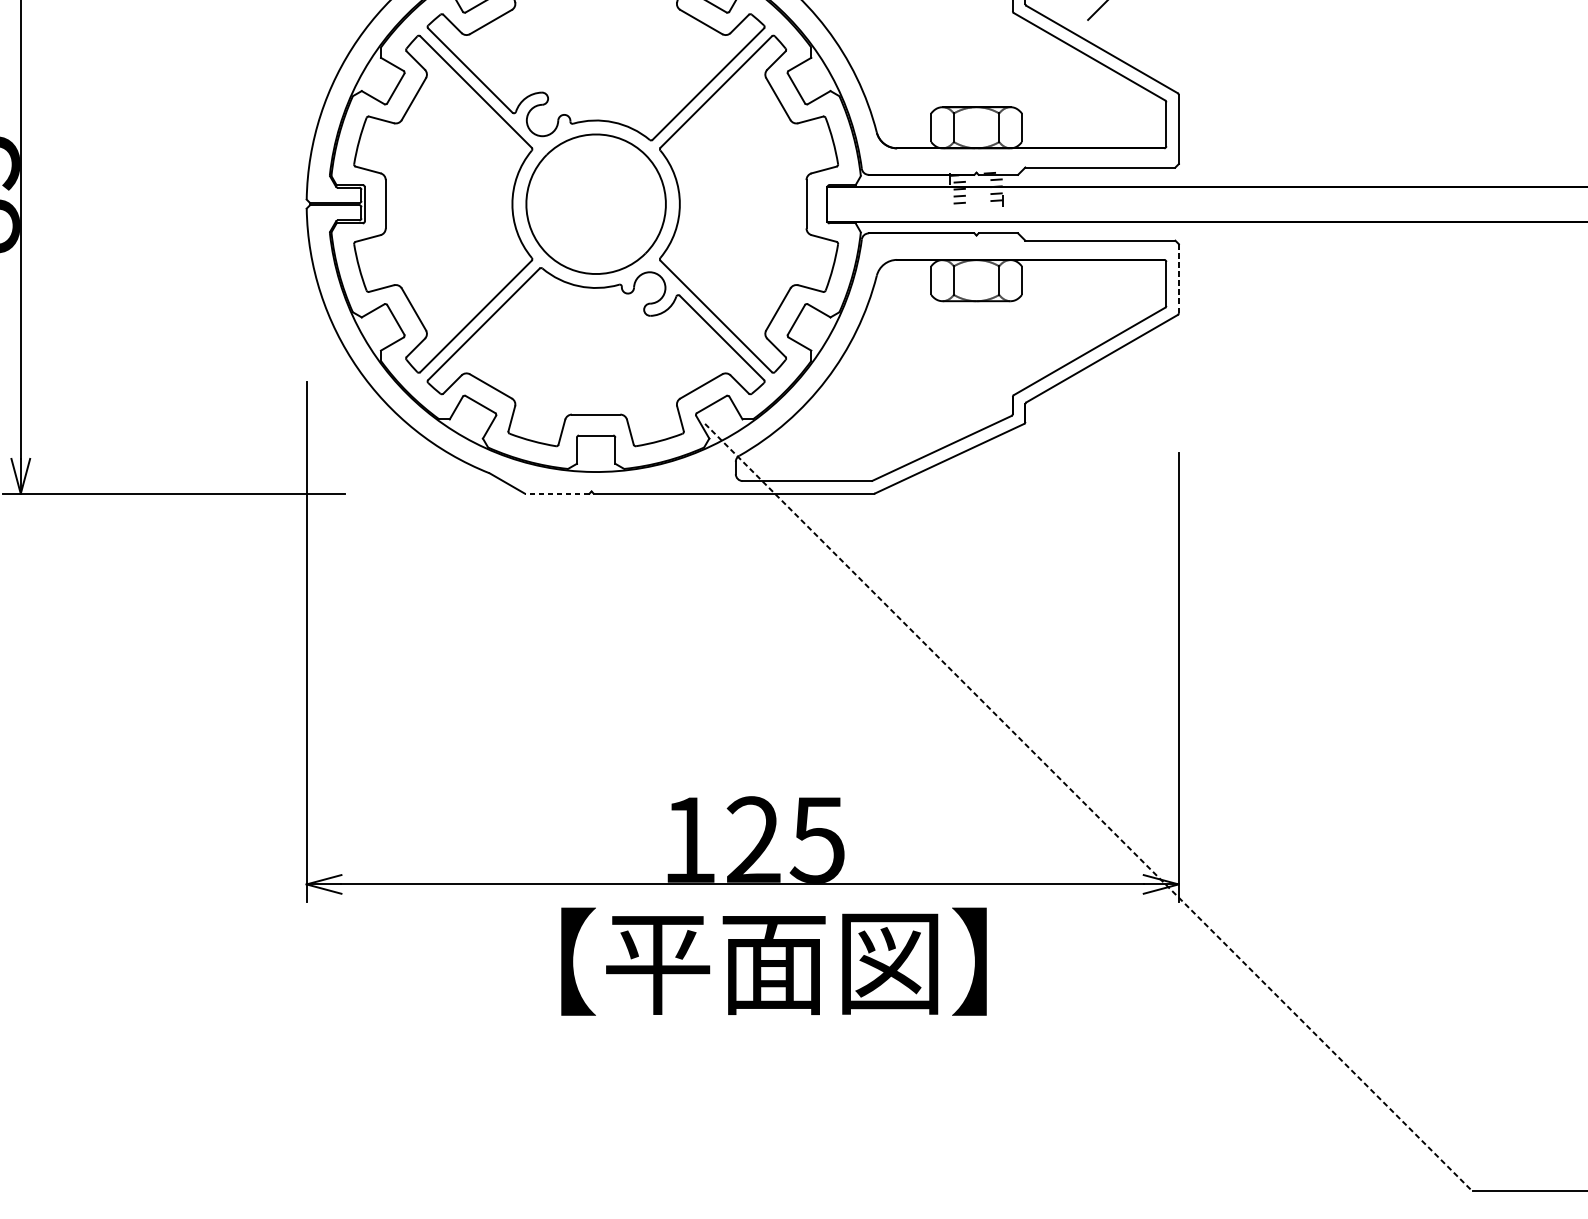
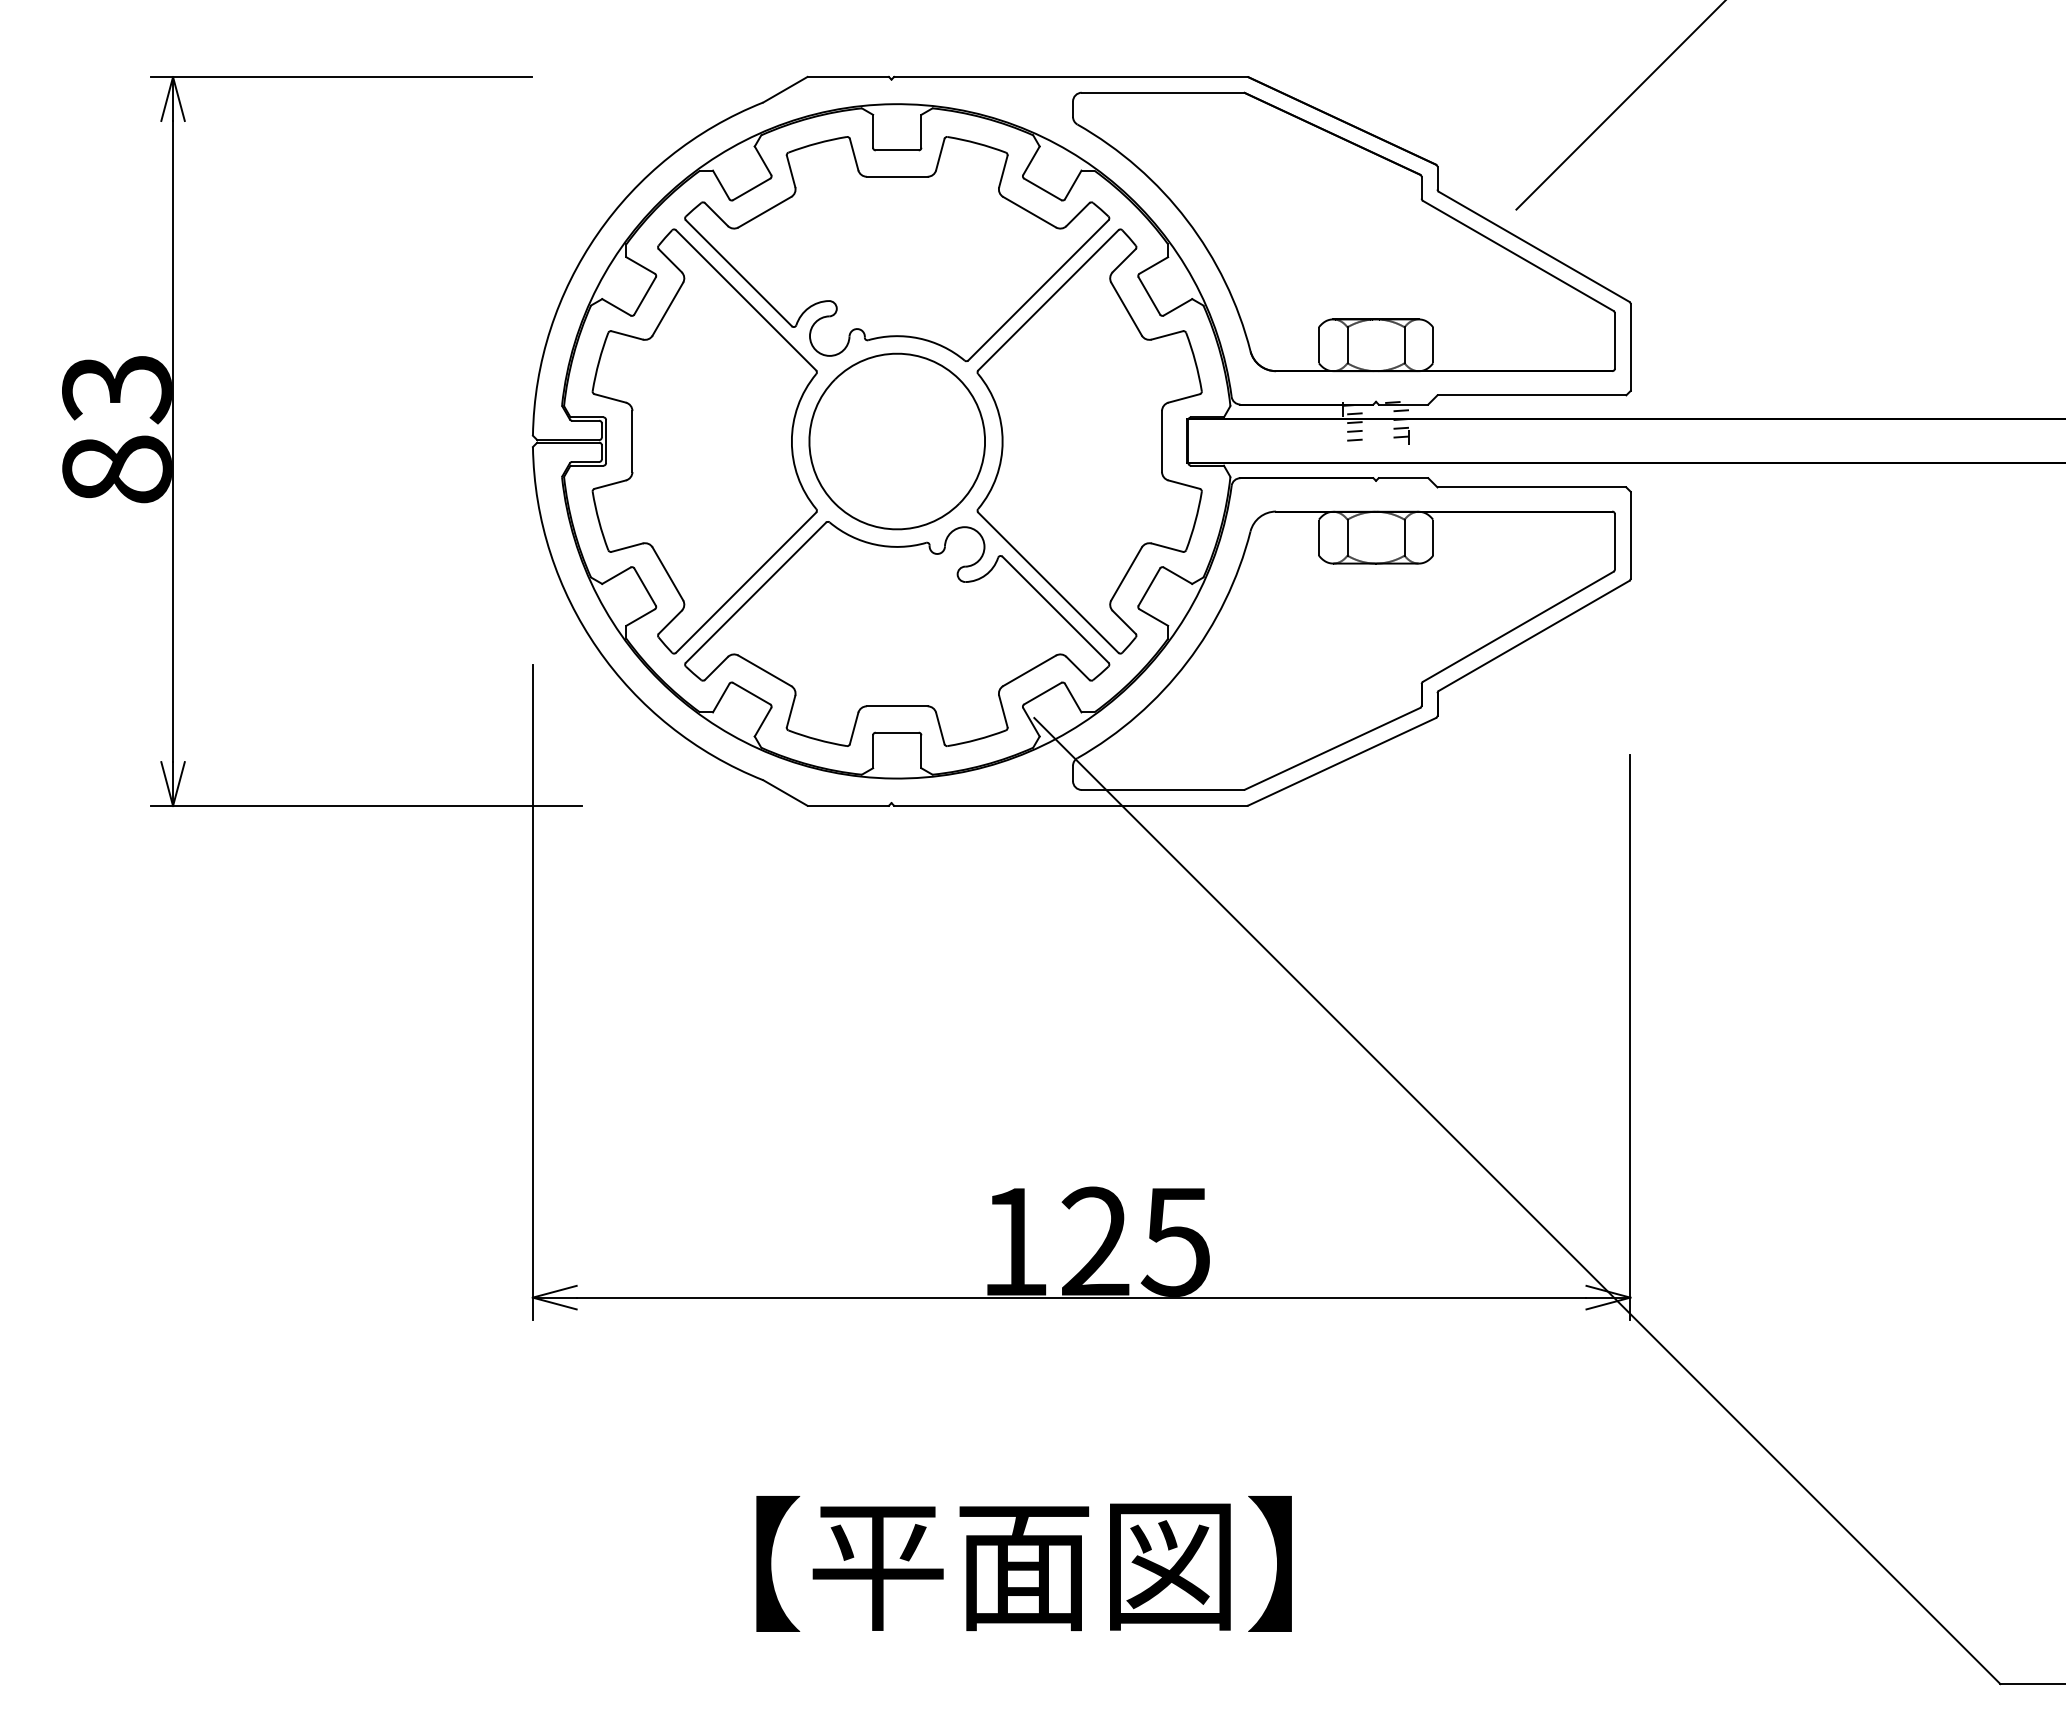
line: (1178, 278) -> (1630, 535), dashed -> solid
line: (557, 493) -> (848, 805), dashed -> solid
line: (1088, 808) -> (1517, 1201), dashed -> solid
text: (773, 961) -> (1023, 1563), moved

